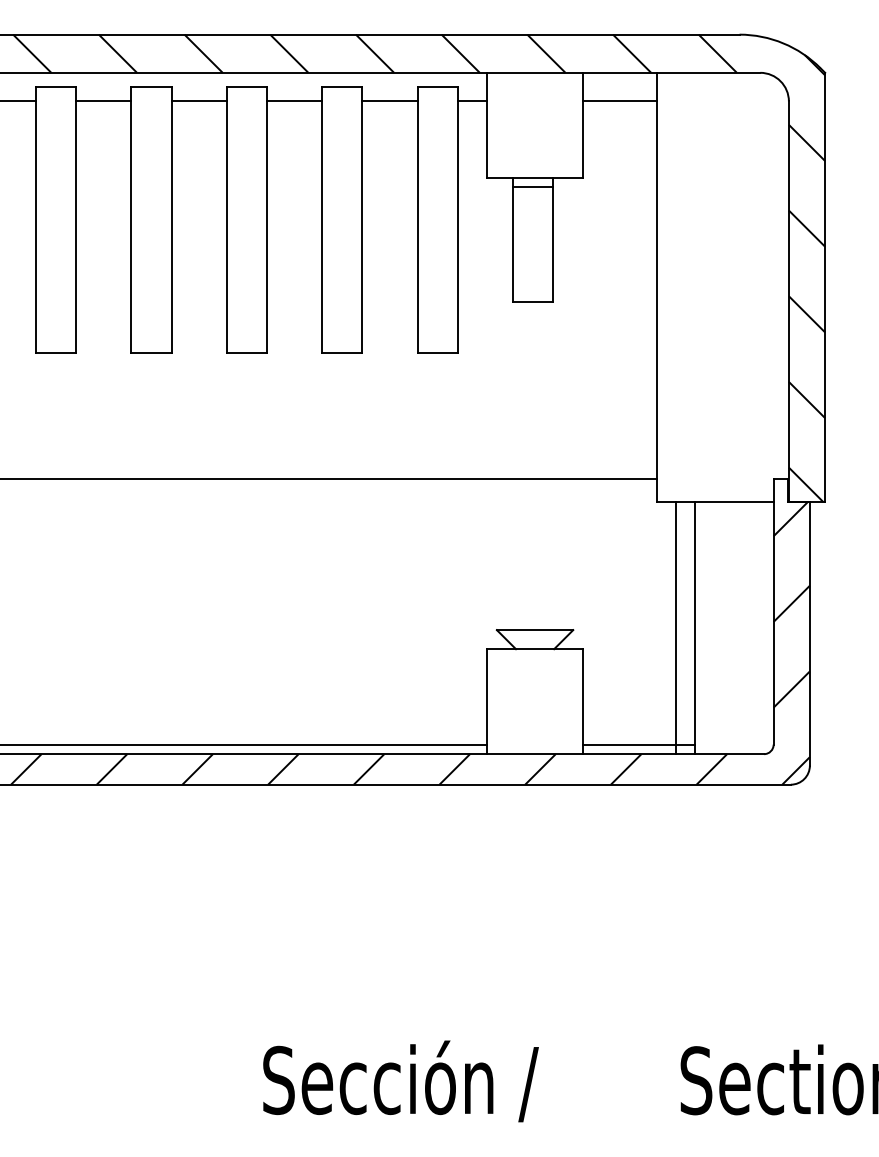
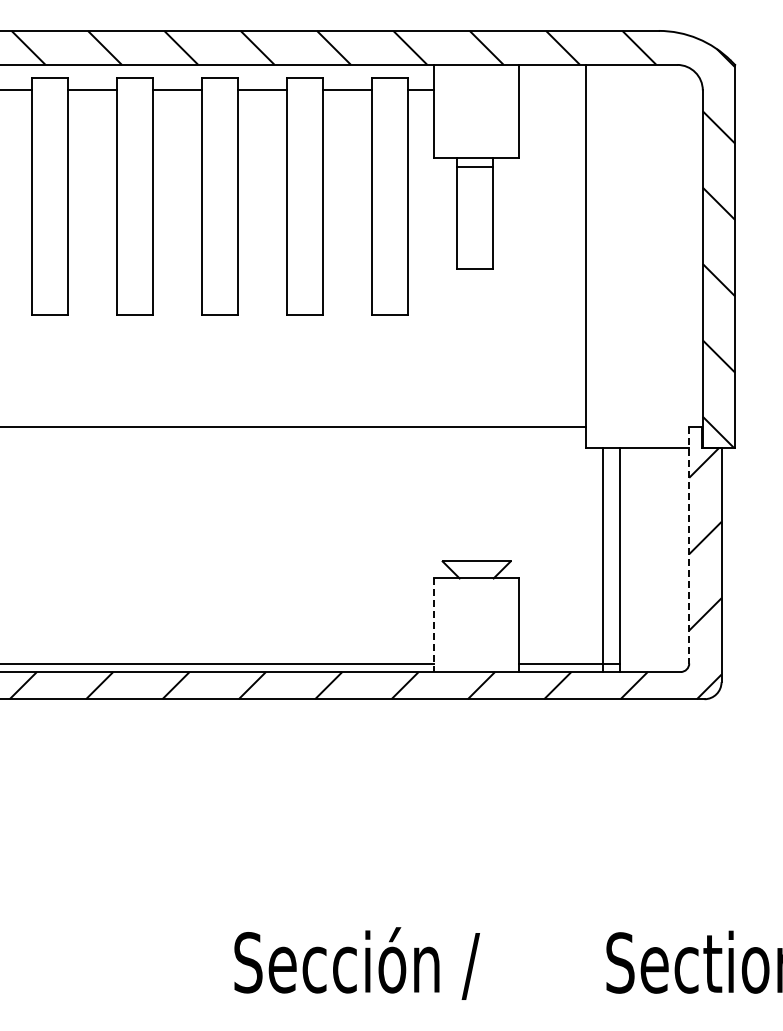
line: (620, 101) -> (552, 90), removed
line: (773, 612) -> (689, 545), solid -> dashed
line: (487, 701) -> (434, 625), solid -> dashed

